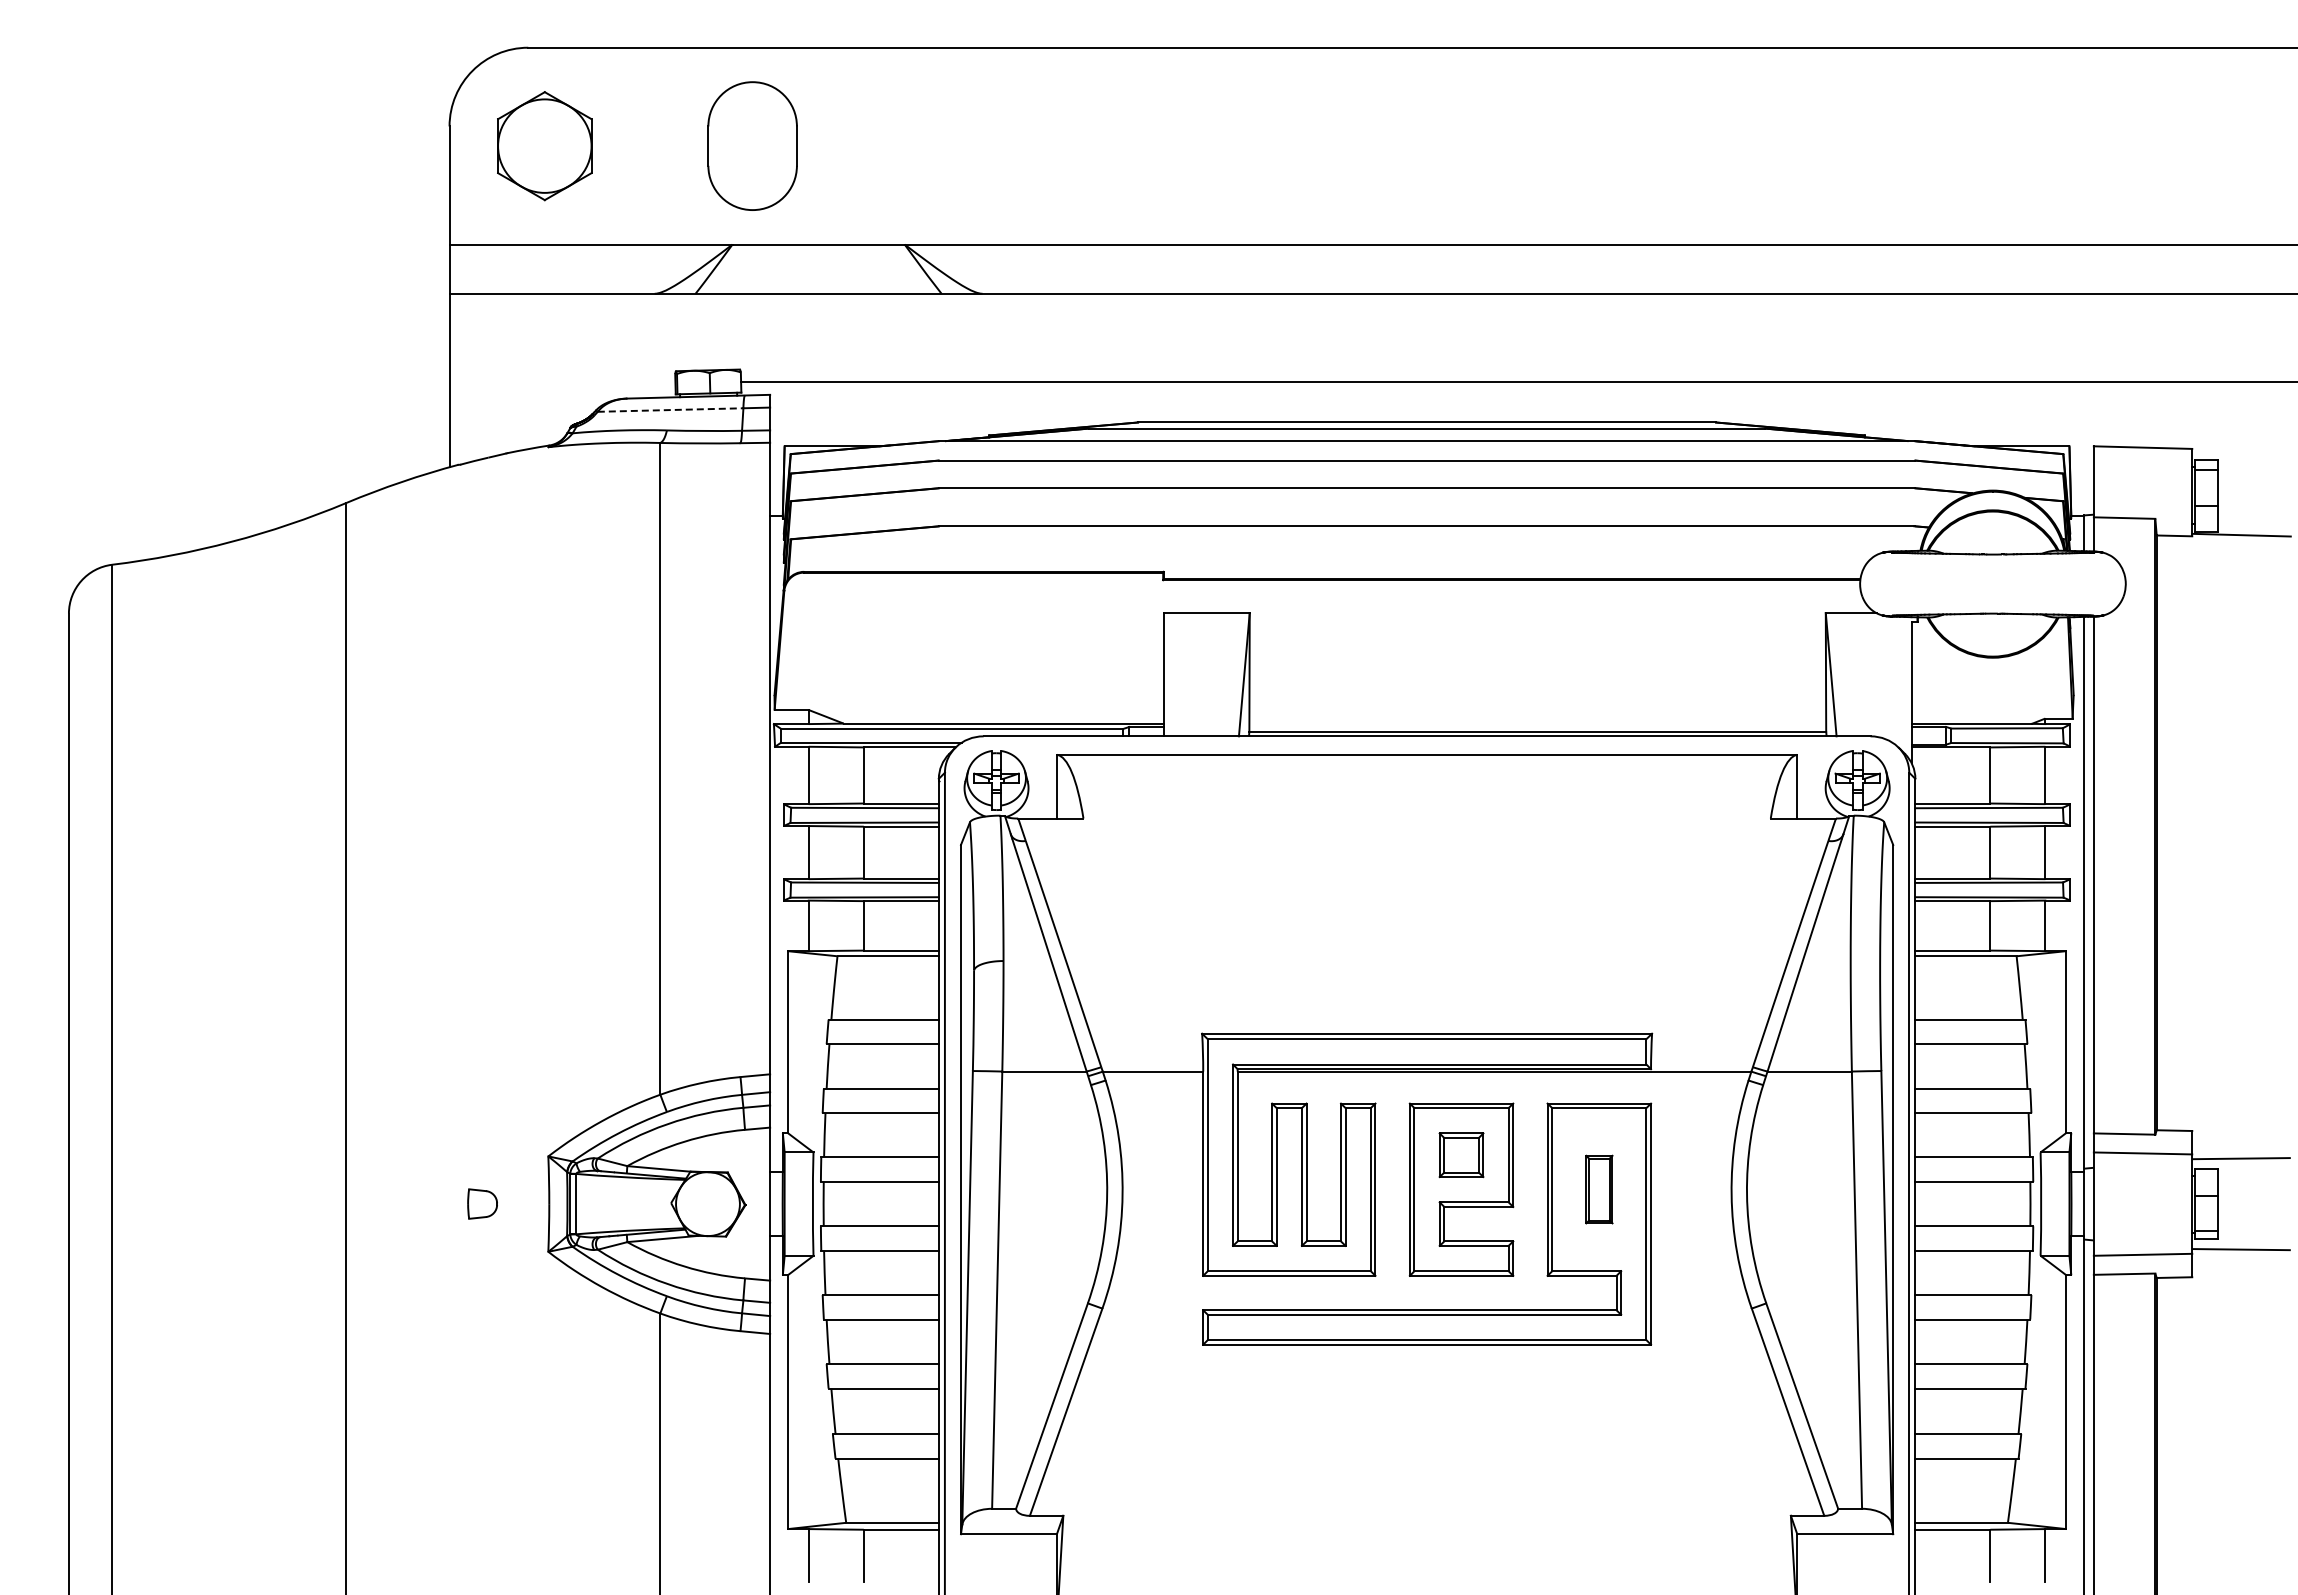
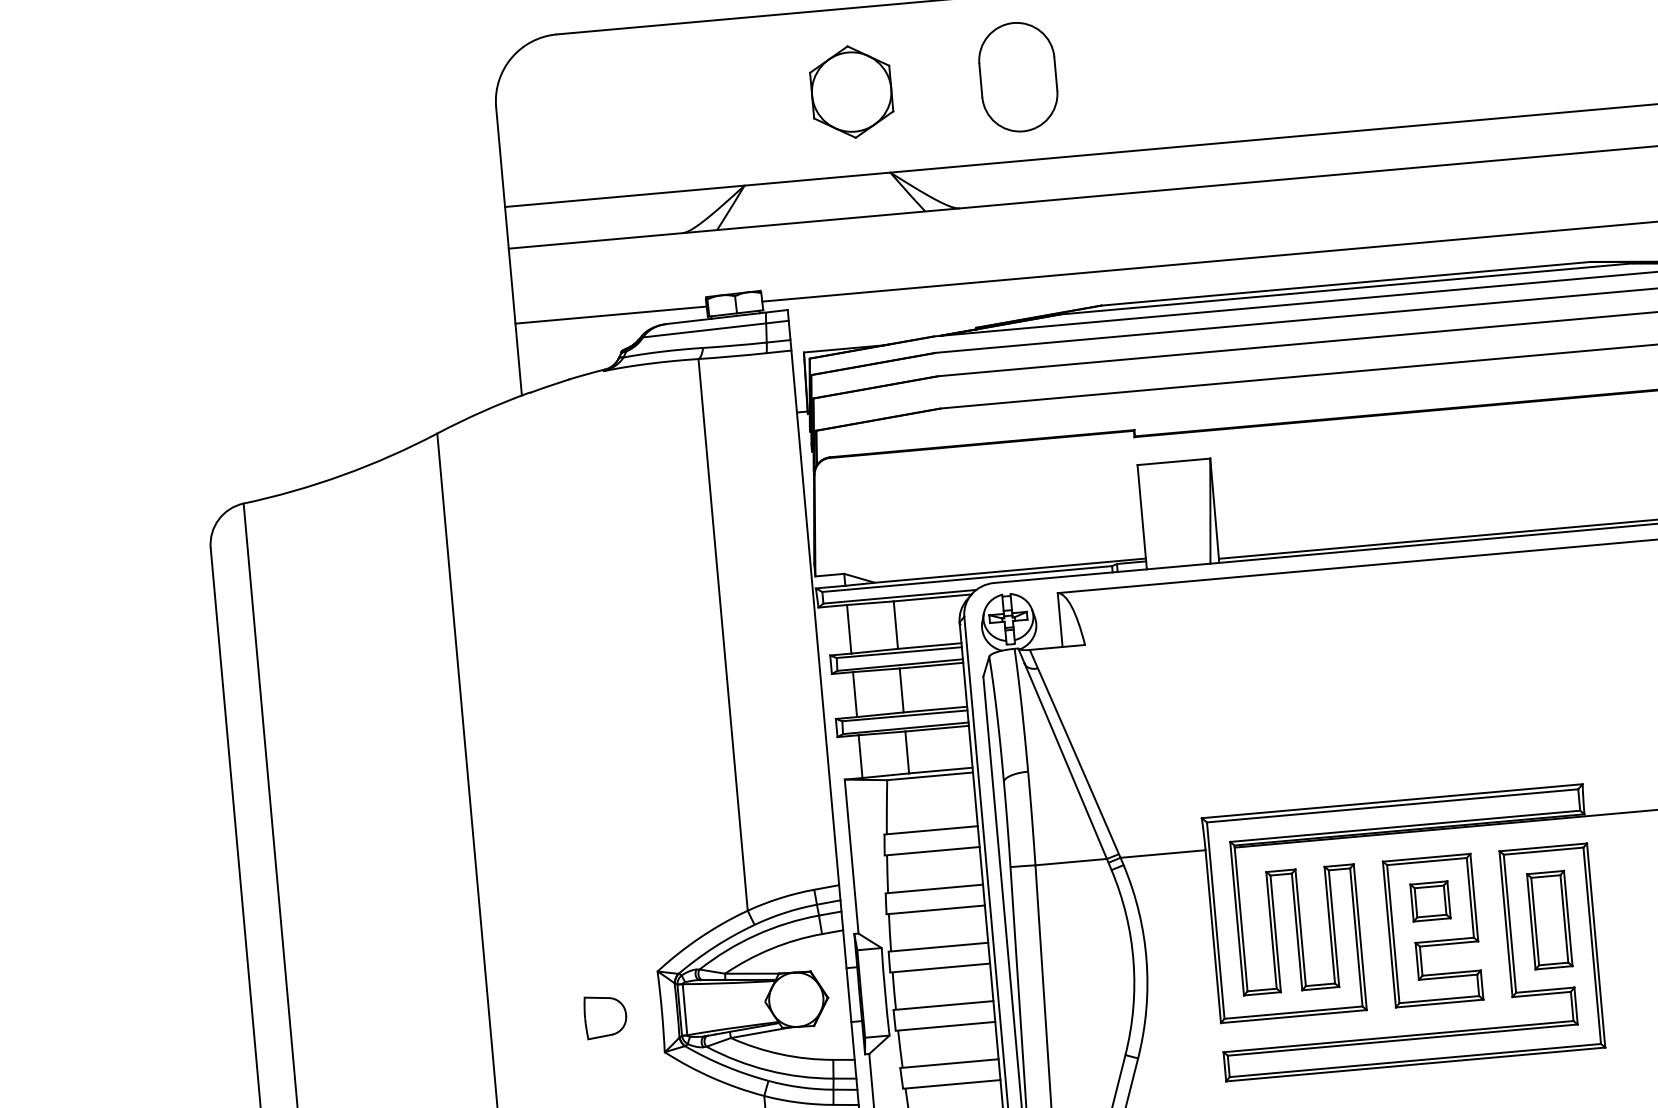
part: (752, 145) -> (1018, 76), moved
part: (544, 146) -> (851, 92), moved
line: (562, 382) -> (611, 315), added
line: (670, 410) -> (704, 330), dashed -> solid
part: (1599, 1189) -> (1549, 920), size x1.67
part: (482, 1203) -> (605, 1016), size x1.67

